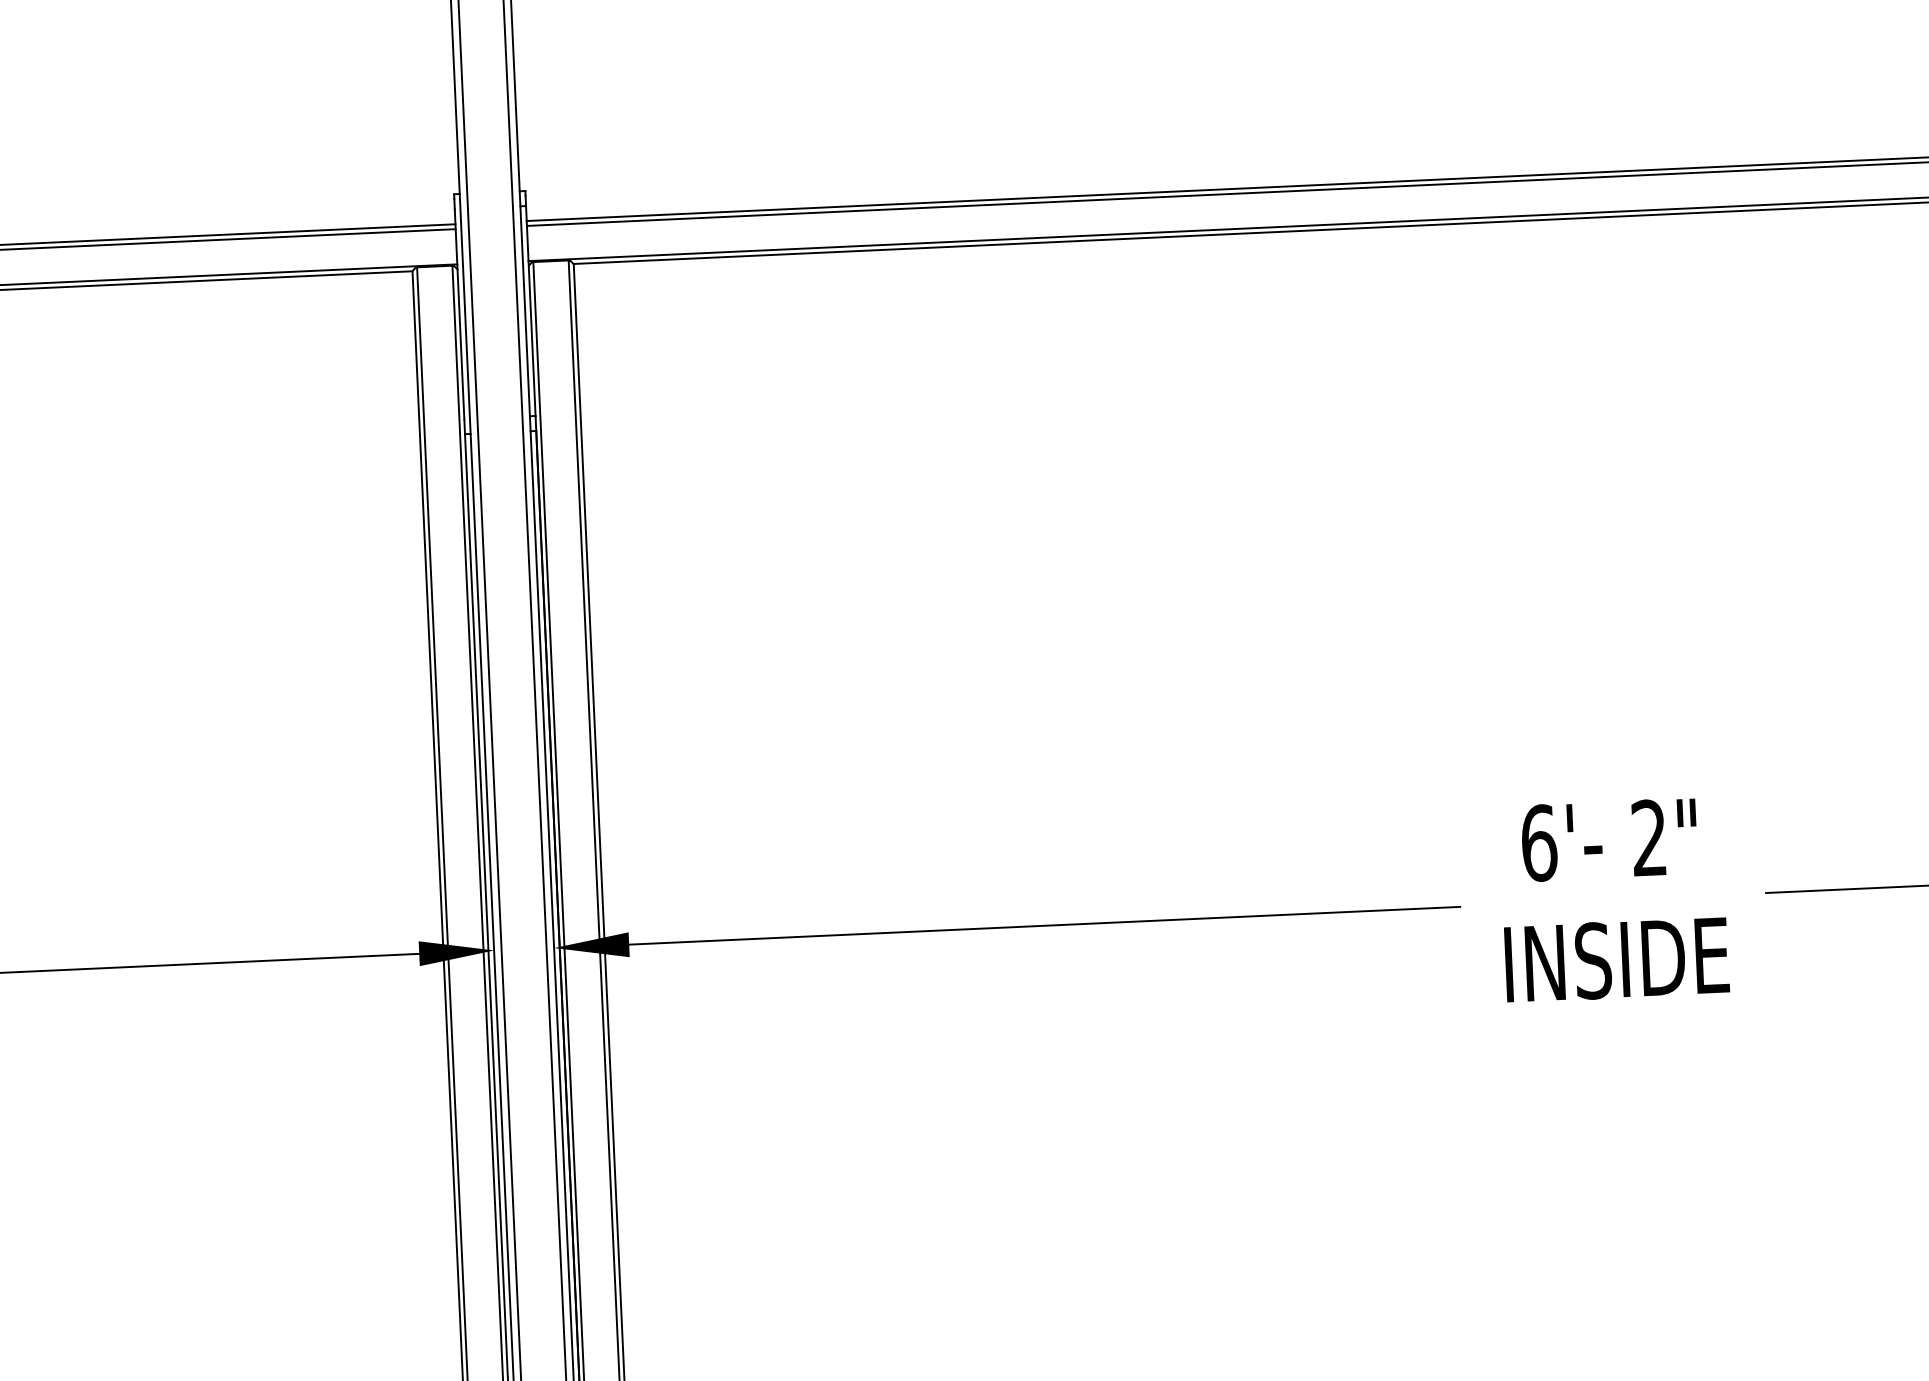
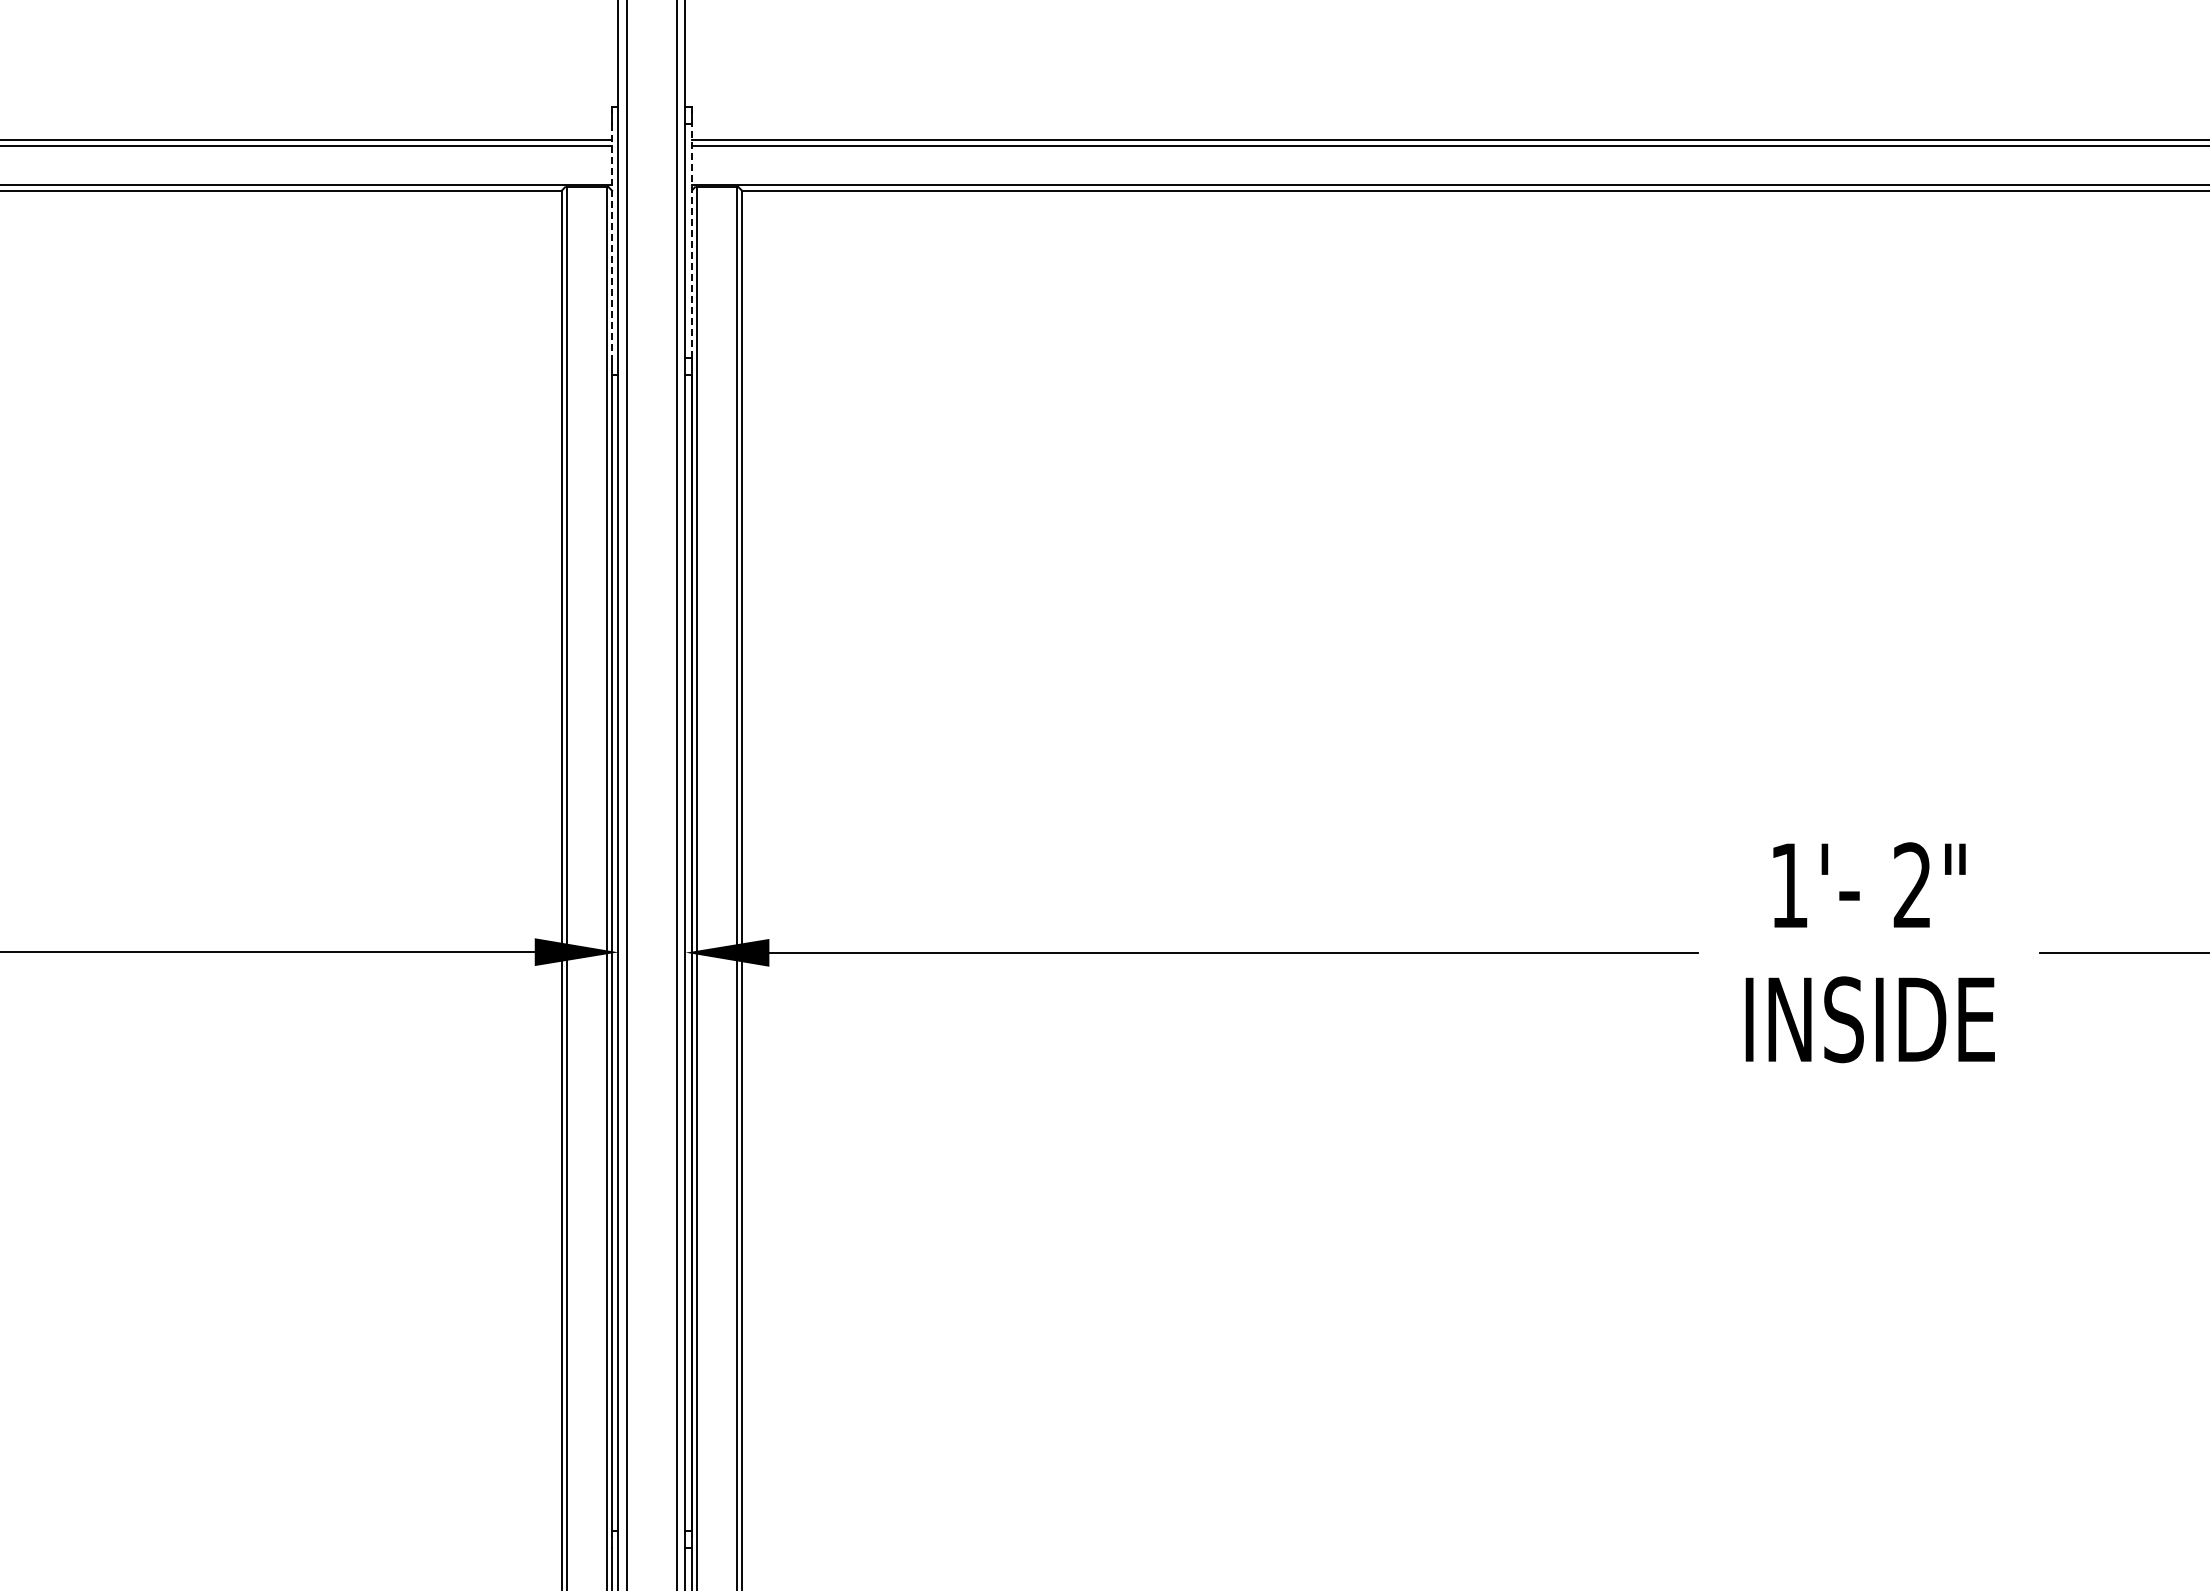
line: (530, 310) -> (691, 240), solid -> dashed
line: (459, 314) -> (612, 241), solid -> dashed
text: (1539, 843) -> (1789, 885), 6'- -> 1'-

